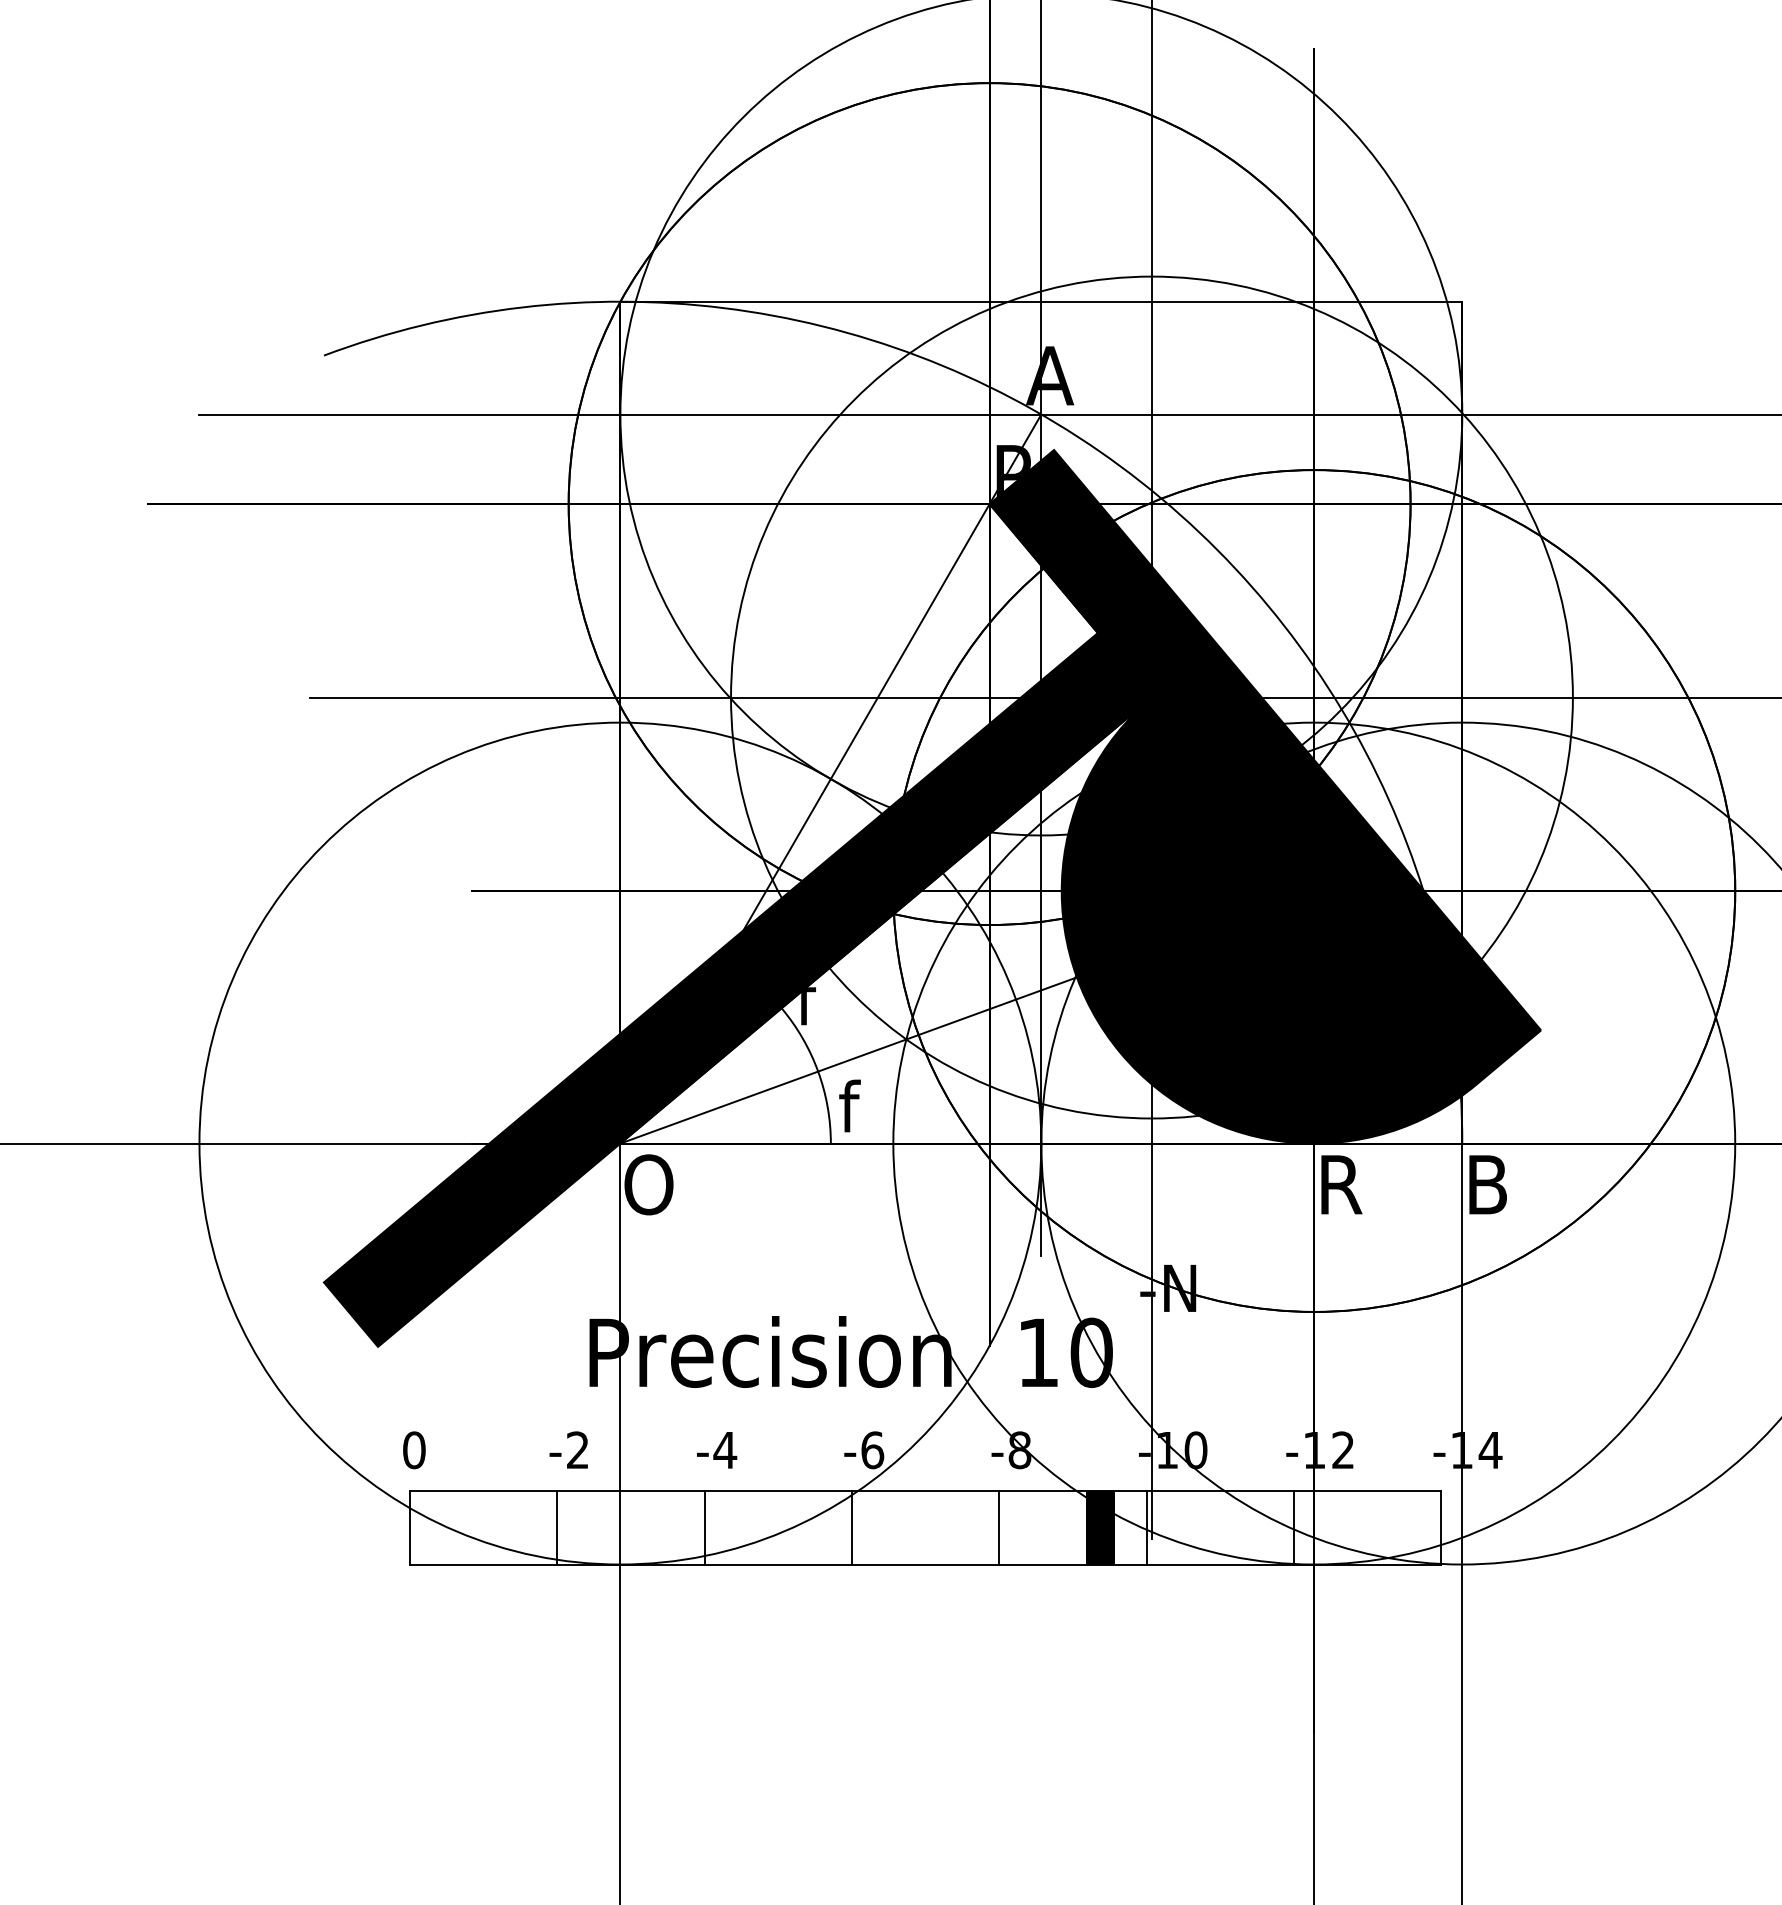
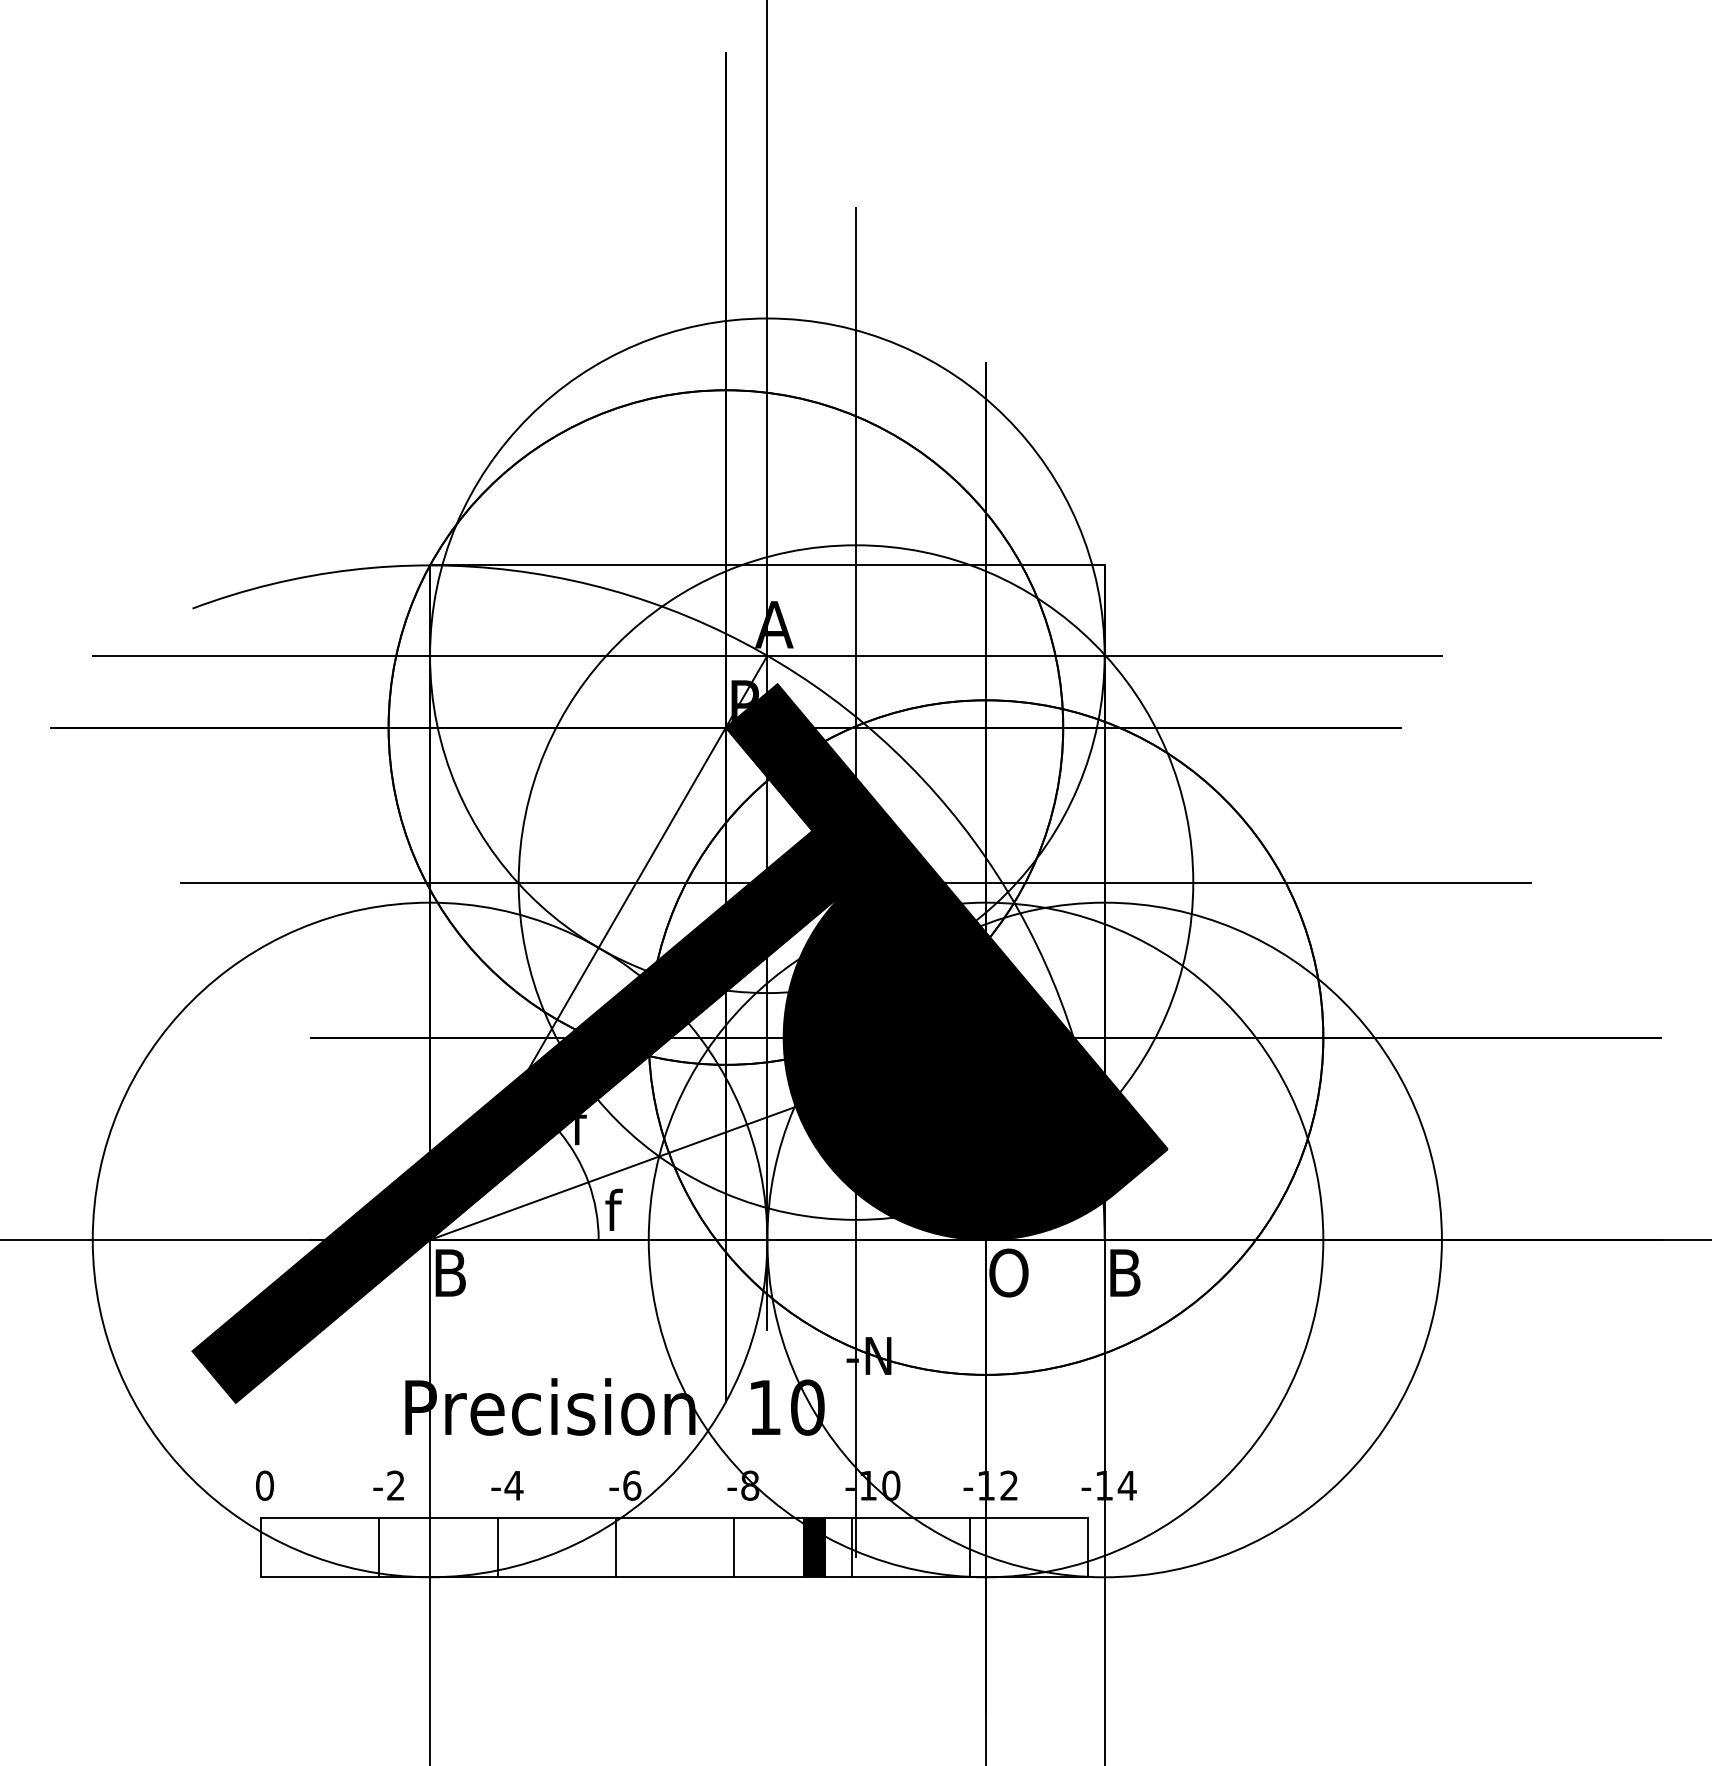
text: (648, 1184) -> (452, 1272), O -> B
text: (1342, 1184) -> (1008, 1272), R -> O

